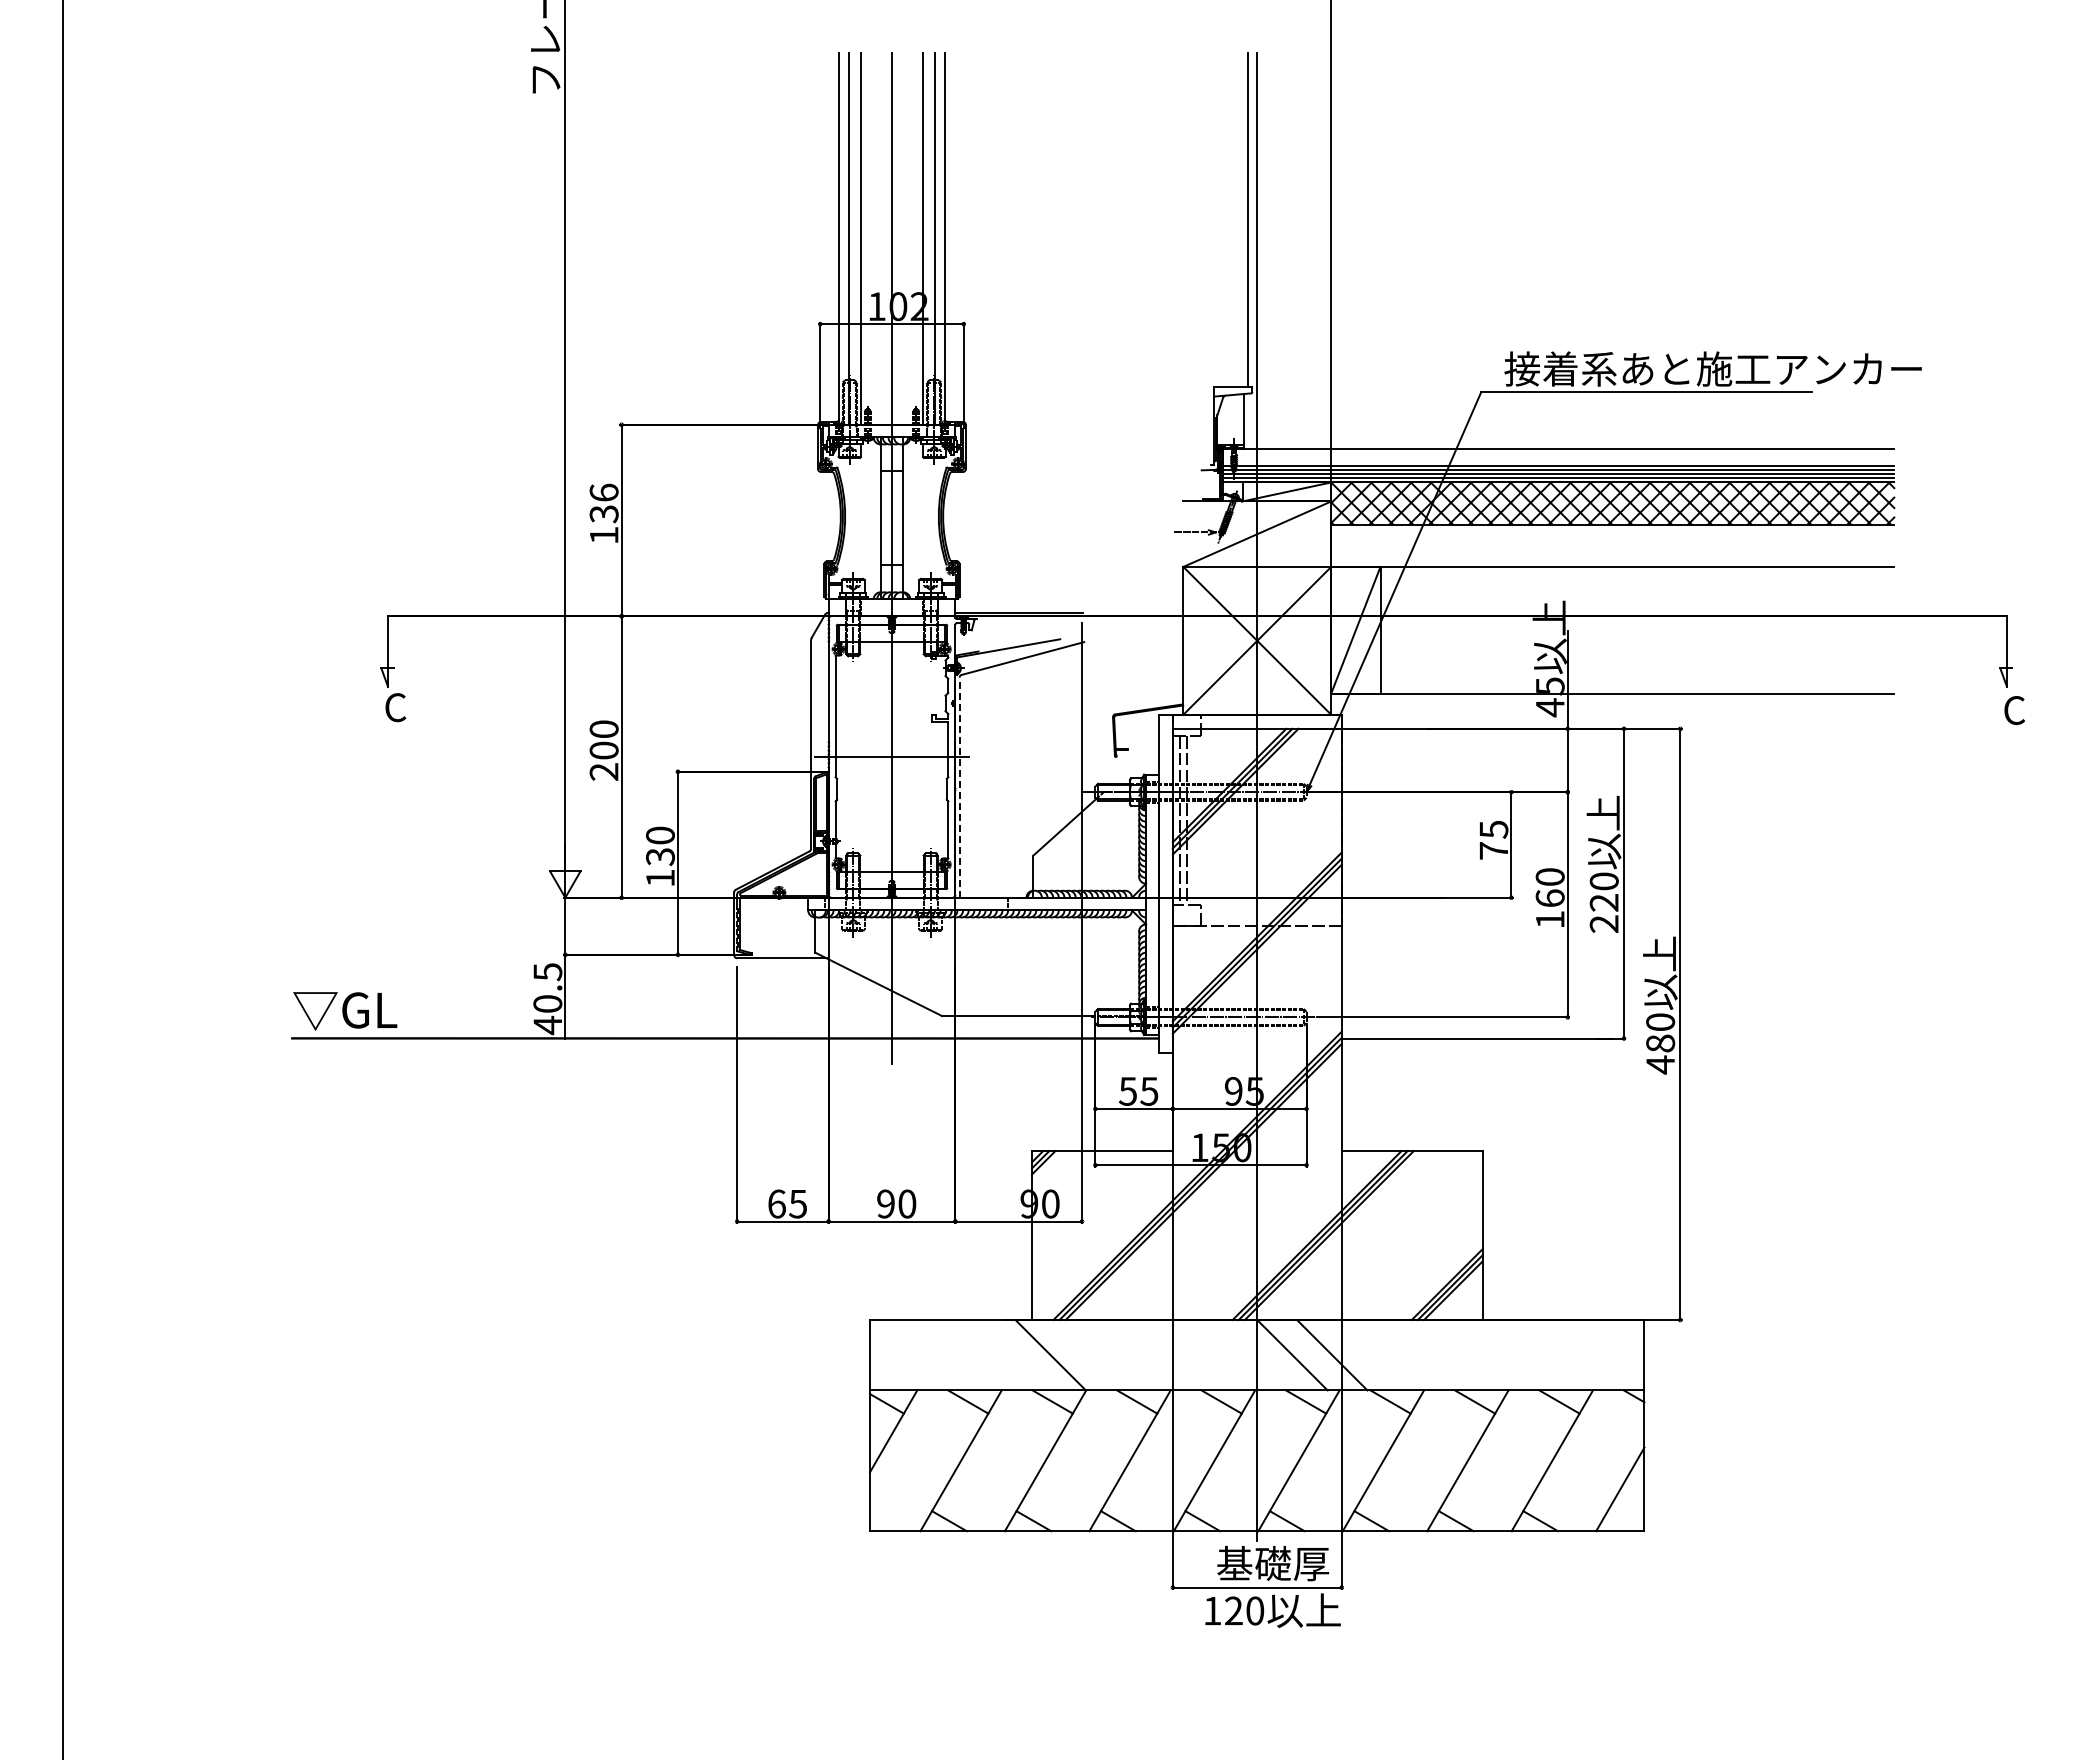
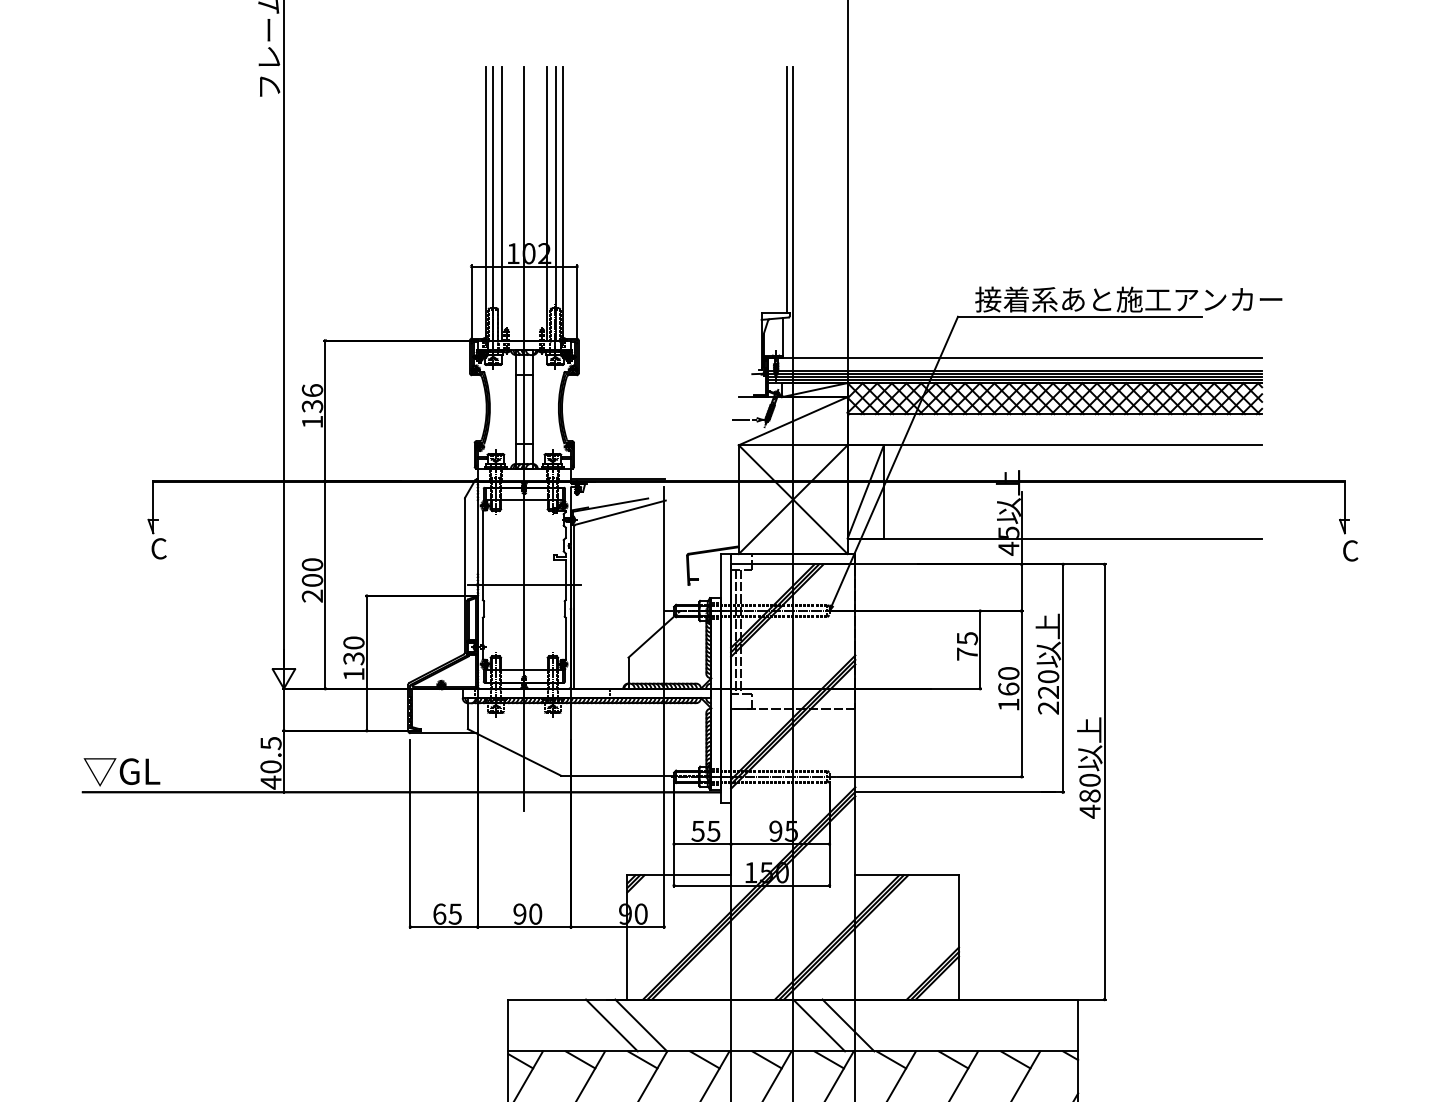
line: (959, 787) -> (574, 607), dashed -> solid
line: (1010, 1355) -> (611, 1025), added

